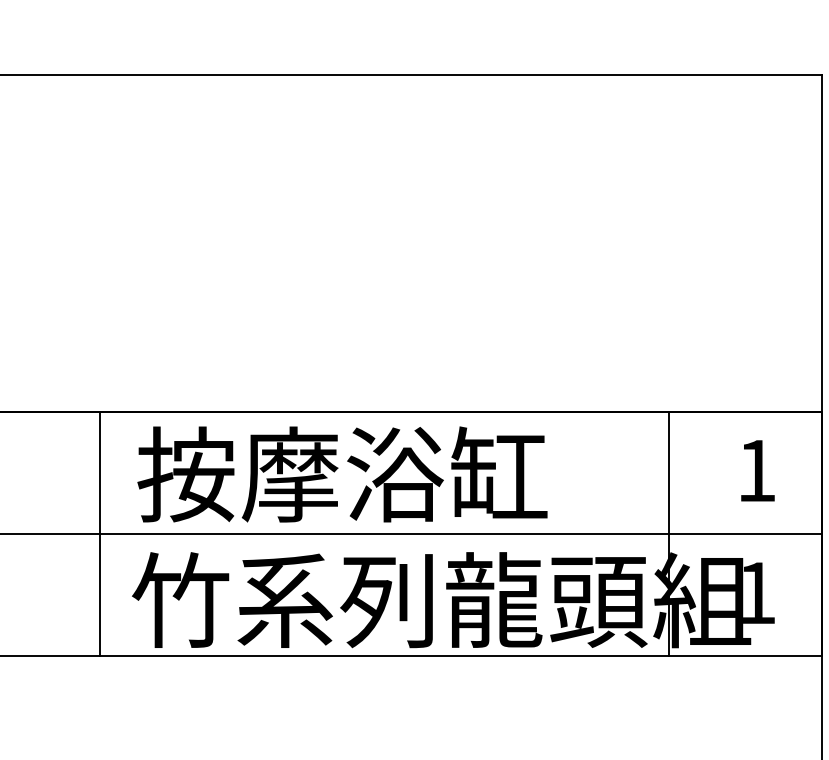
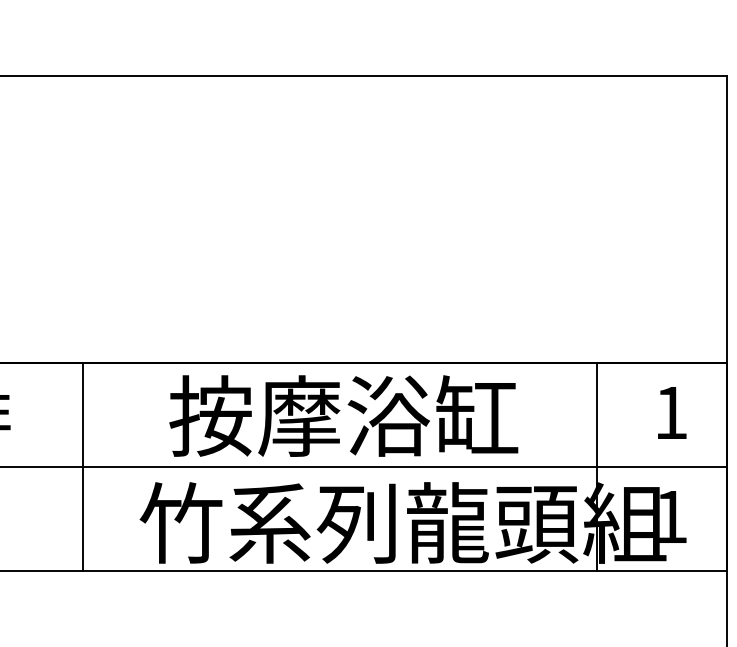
text: (342, 473) -> (343, 415), moved
line: (100, 533) -> (82, 466), moved

